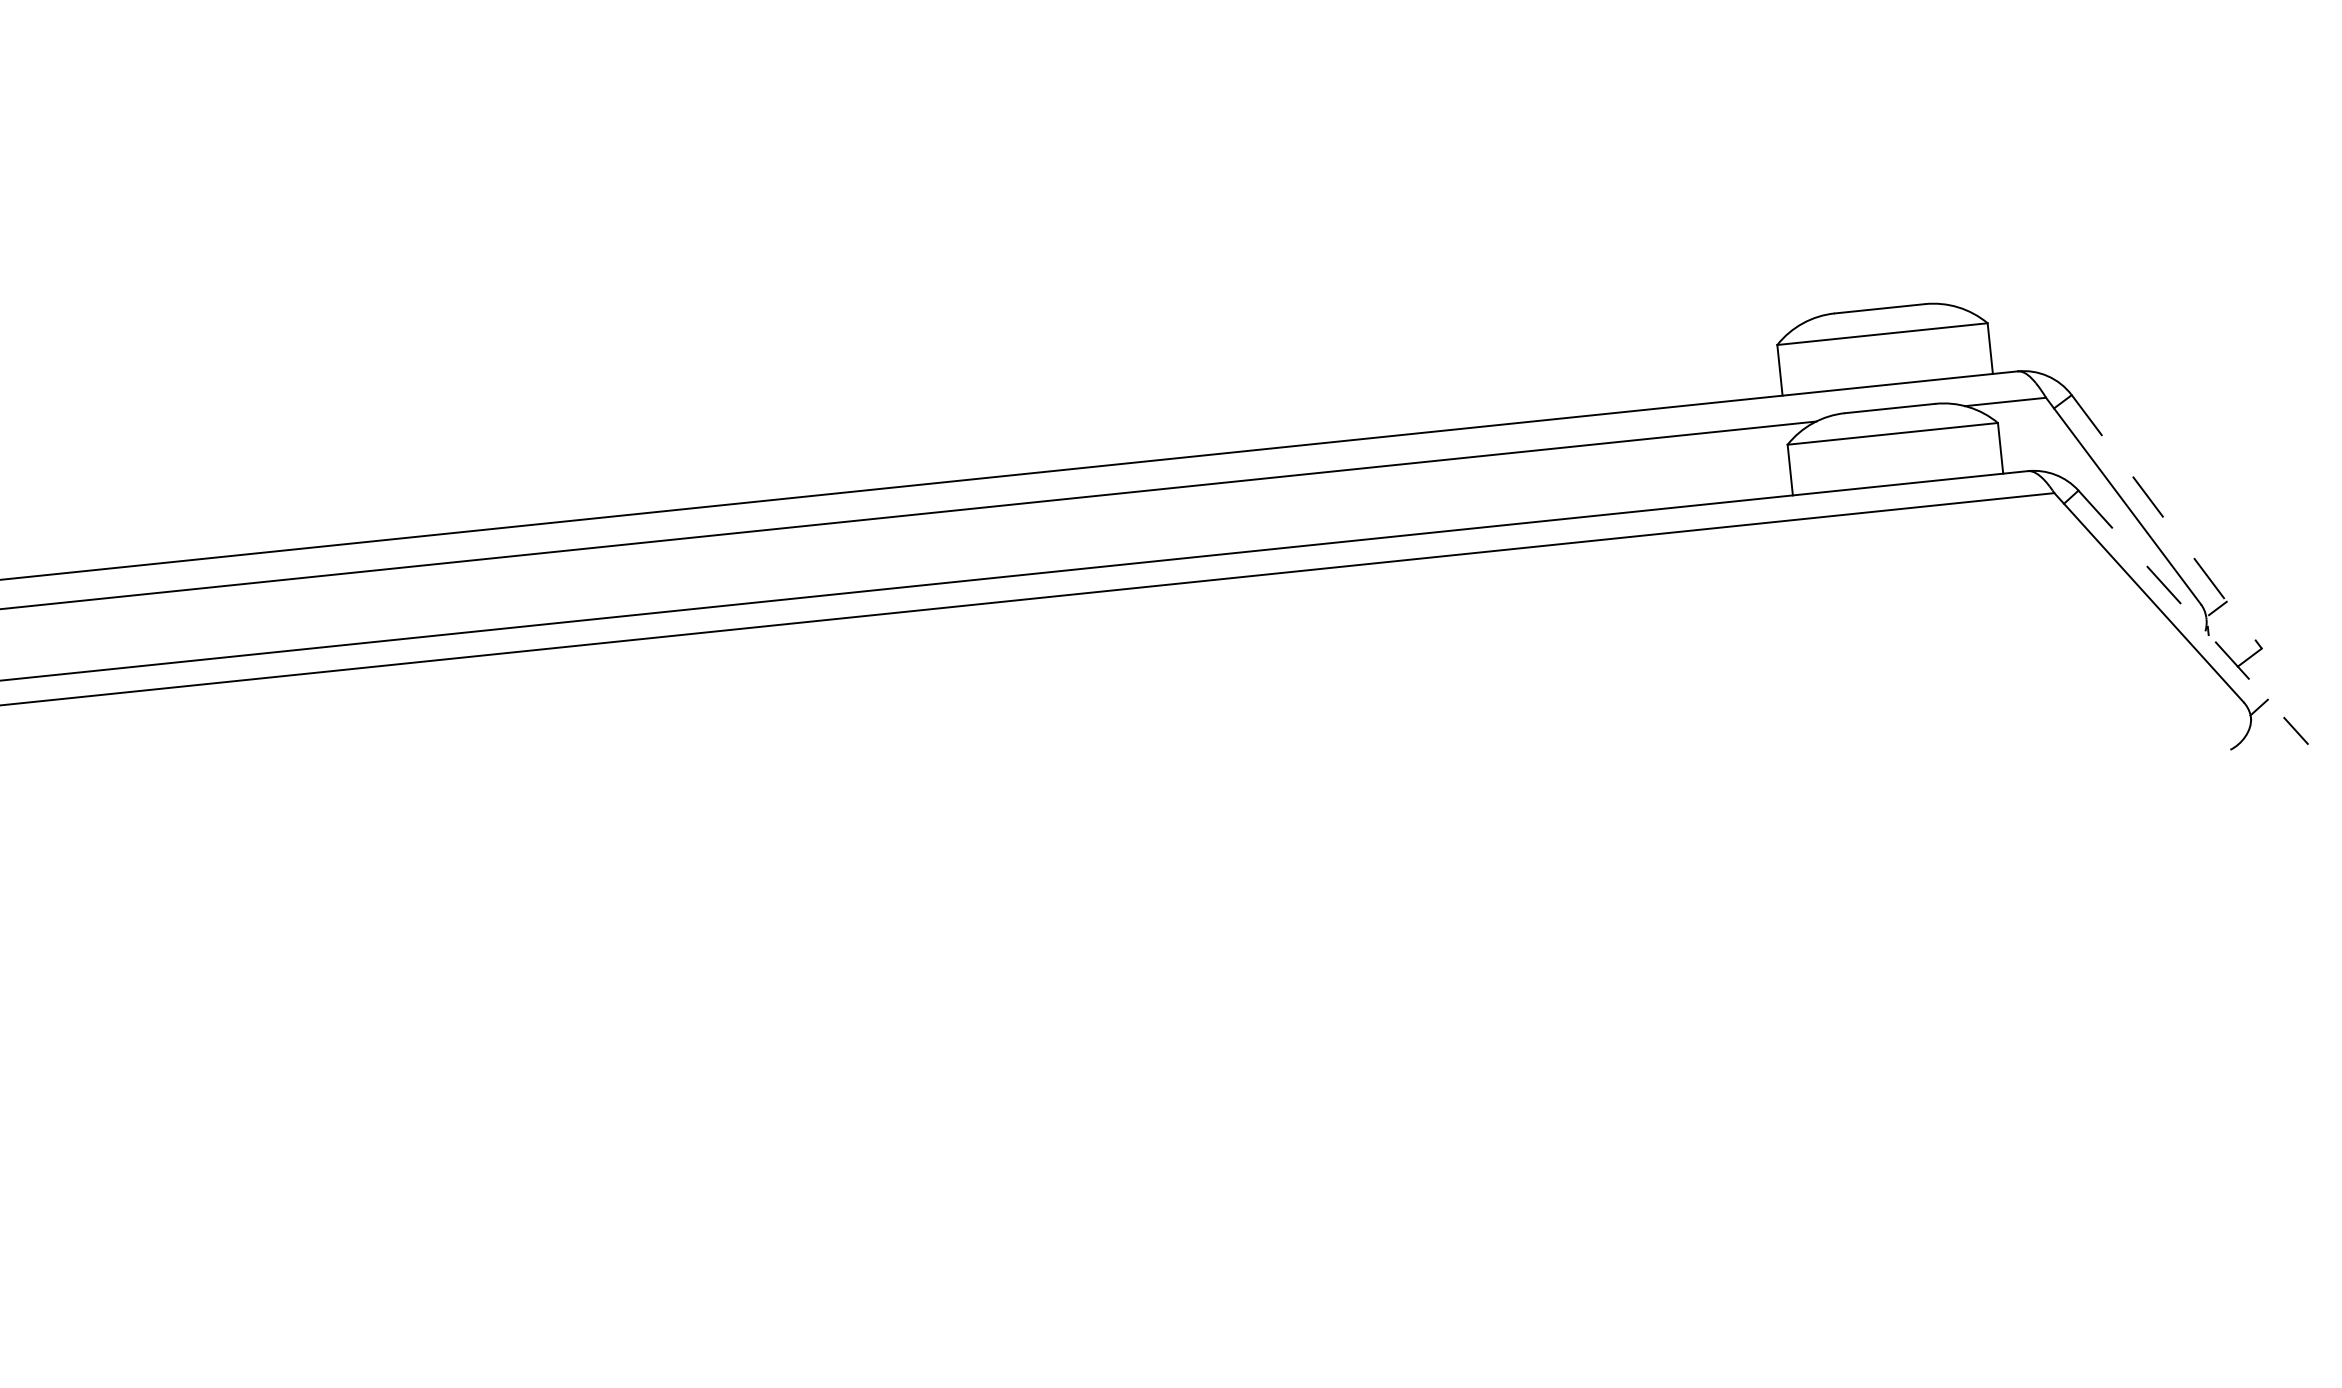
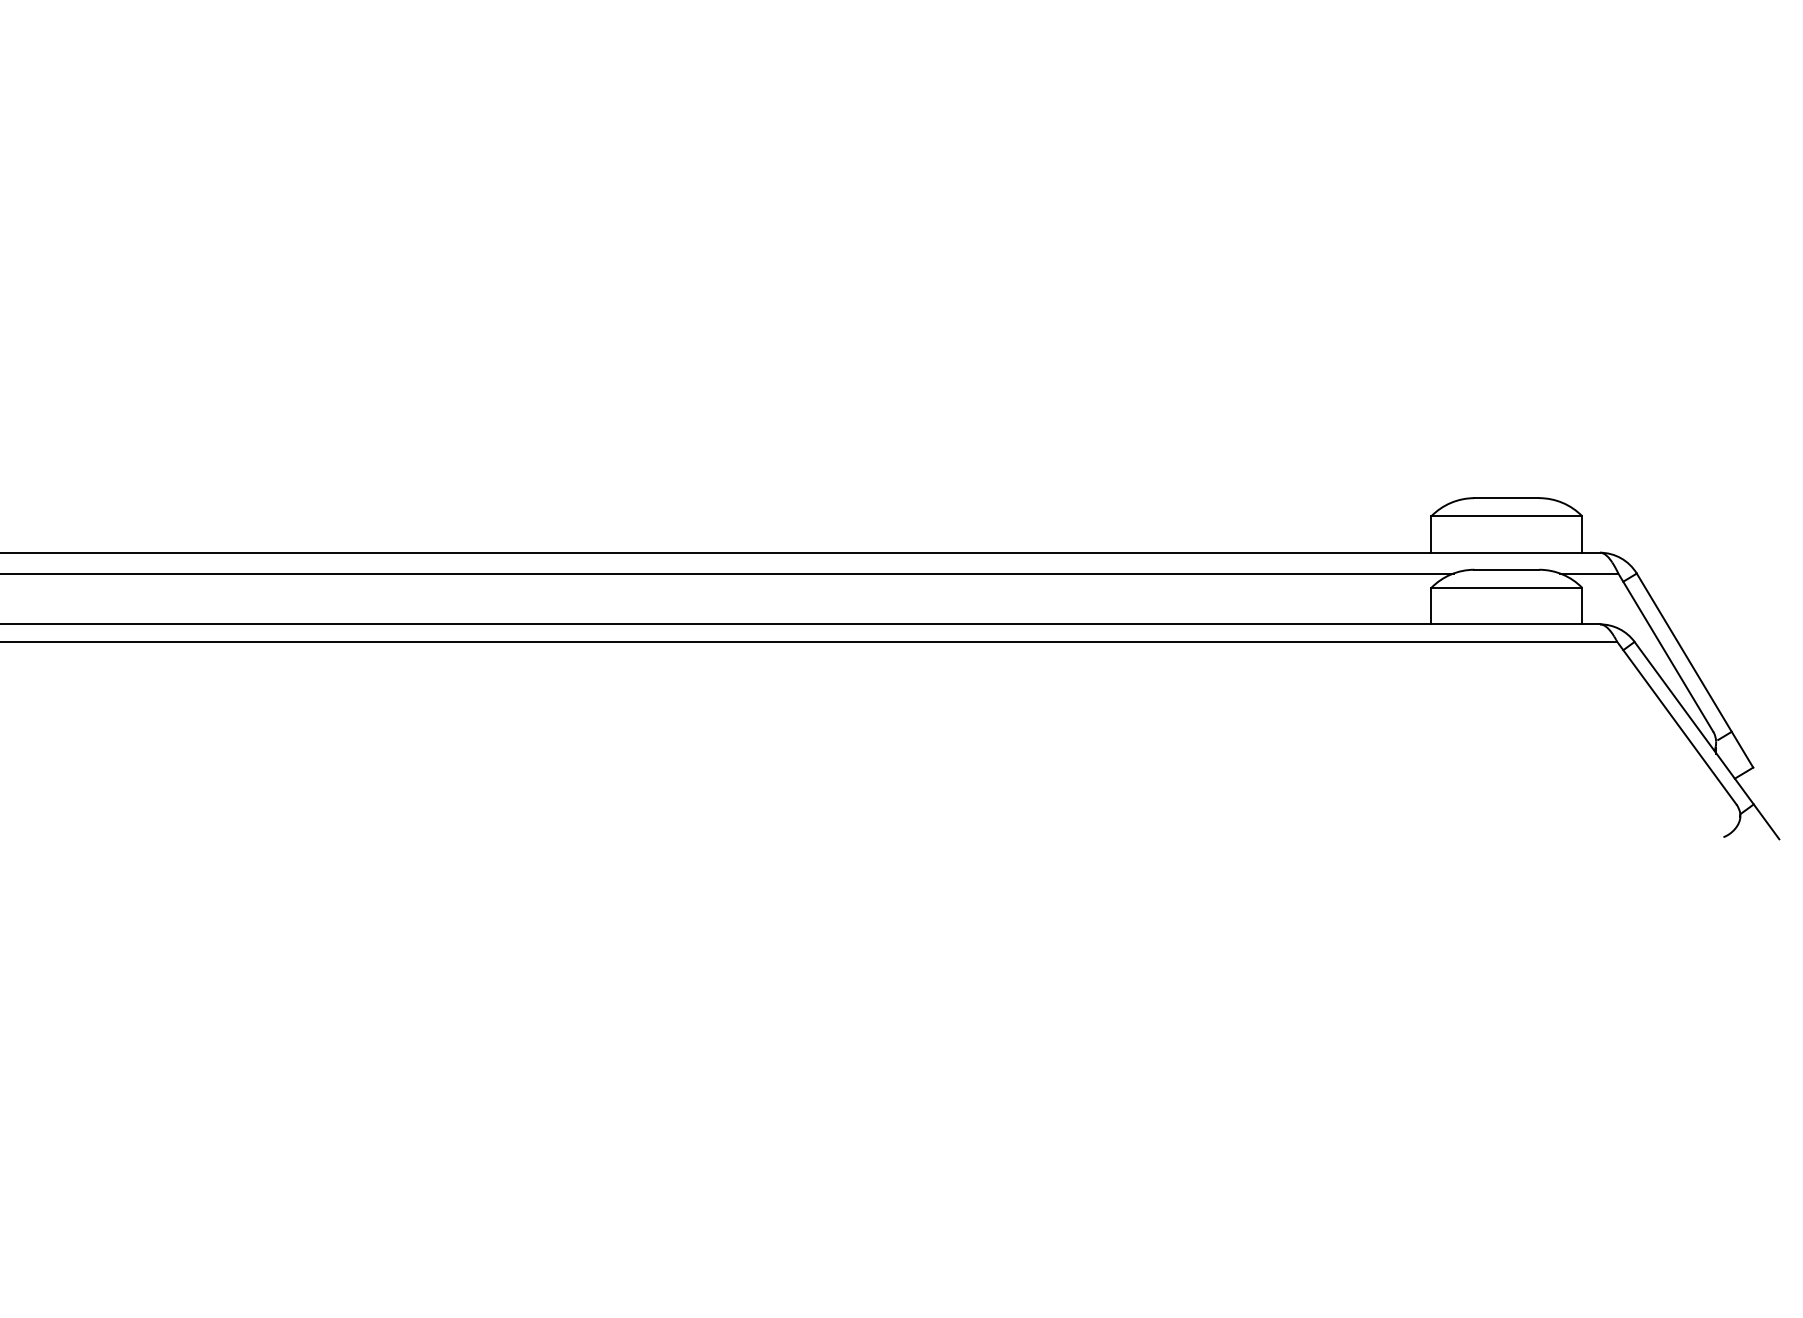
line: (2167, 523) -> (1695, 671), dashed -> solid
line: (2194, 618) -> (1707, 741), dashed -> solid

